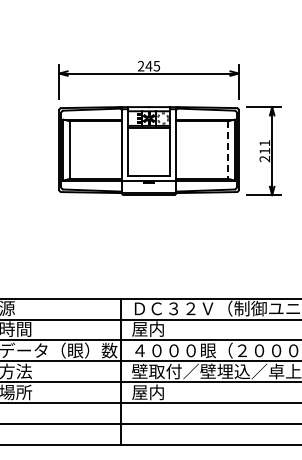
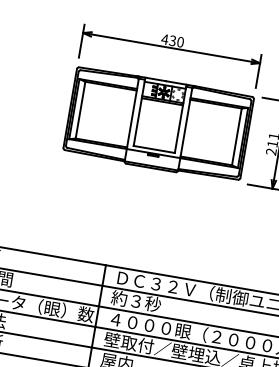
text: (148, 65) -> (172, 40), 245 -> 430
line: (228, 150) -> (236, 137), dashed -> solid
text: (156, 328) -> (135, 300), 屋内 -> 約３秒

